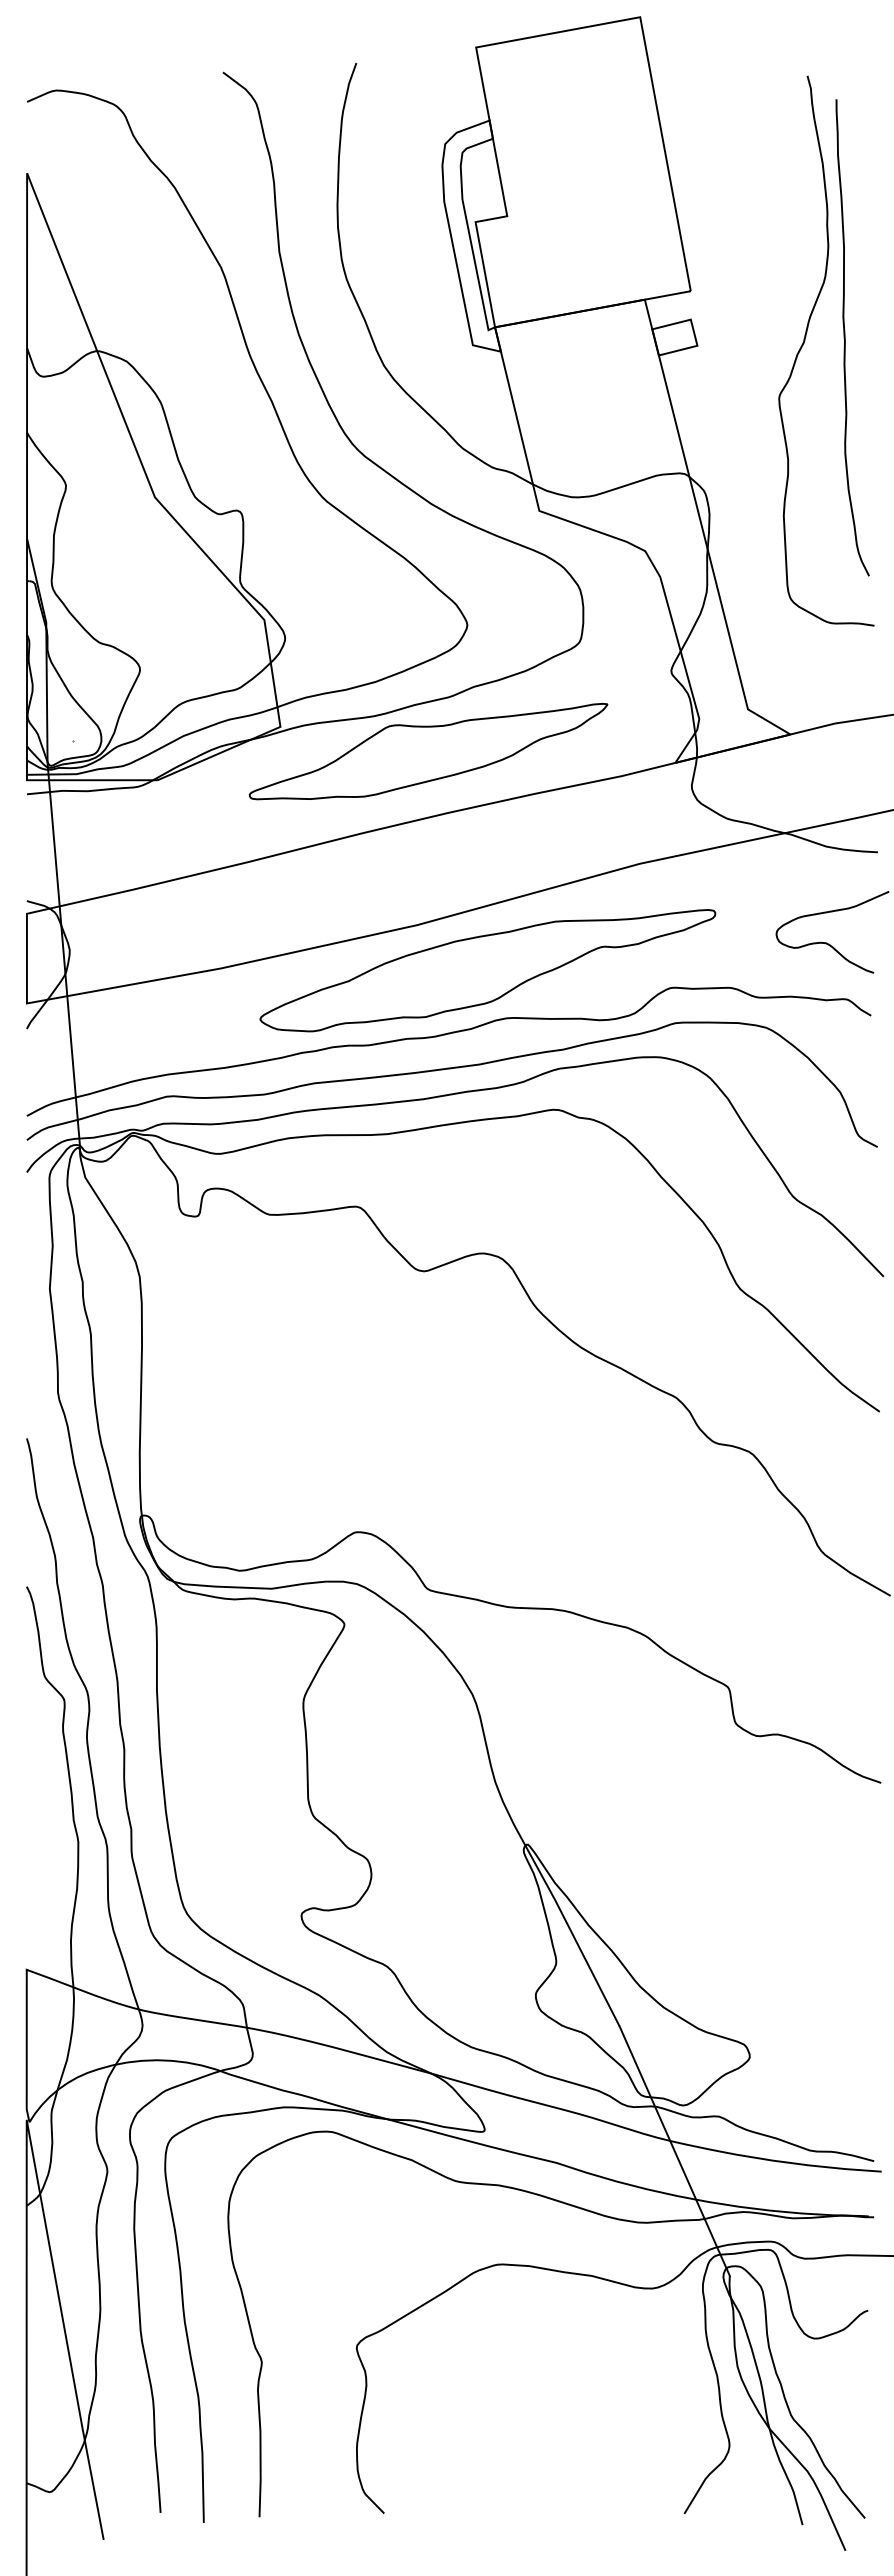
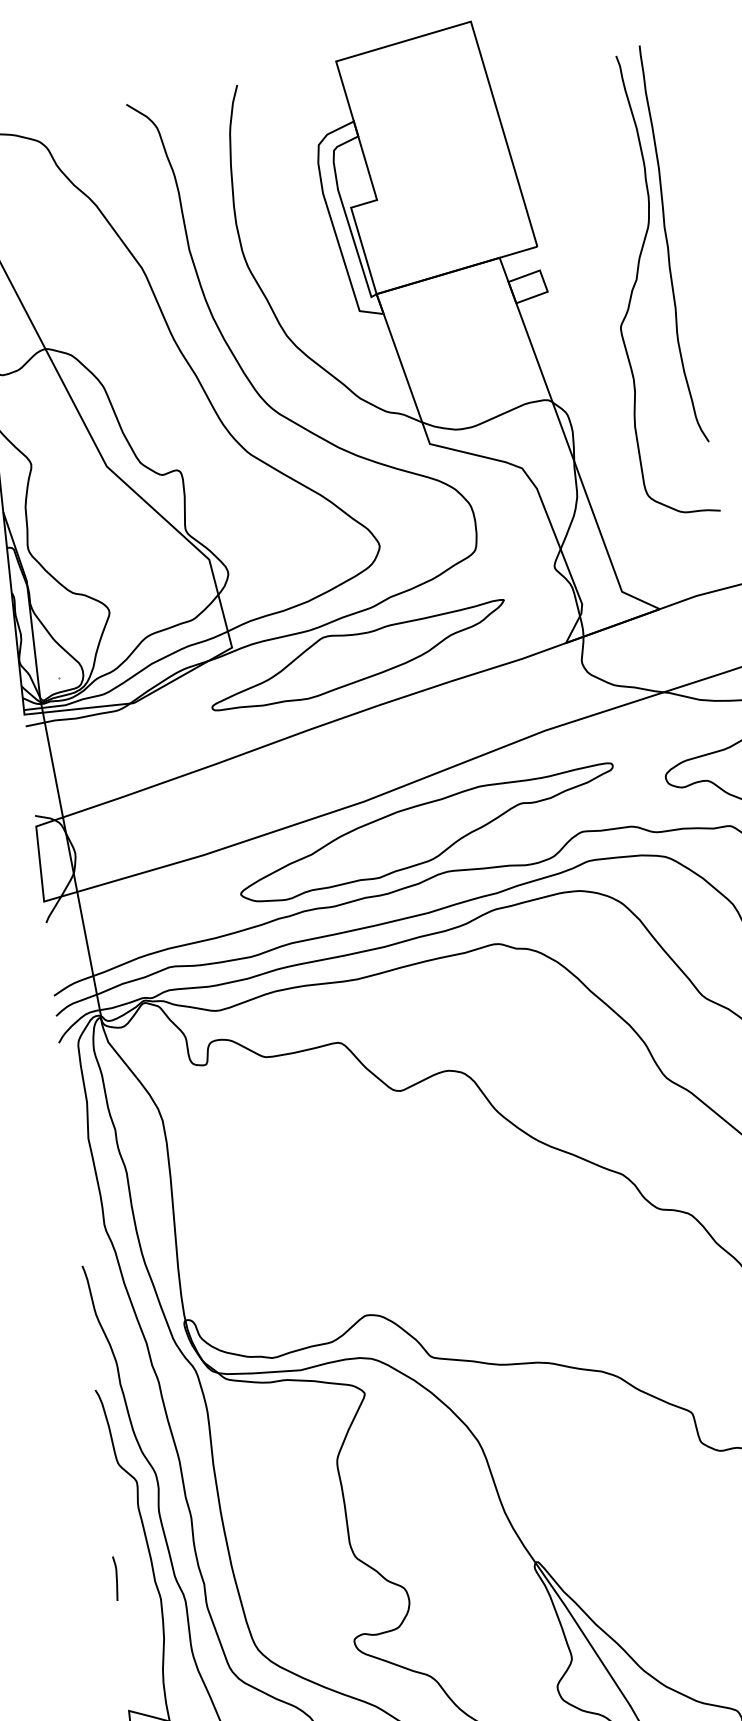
curve: (845, 337) -> (668, 244), moved
line: (28, 1811) -> (116, 1578), added

